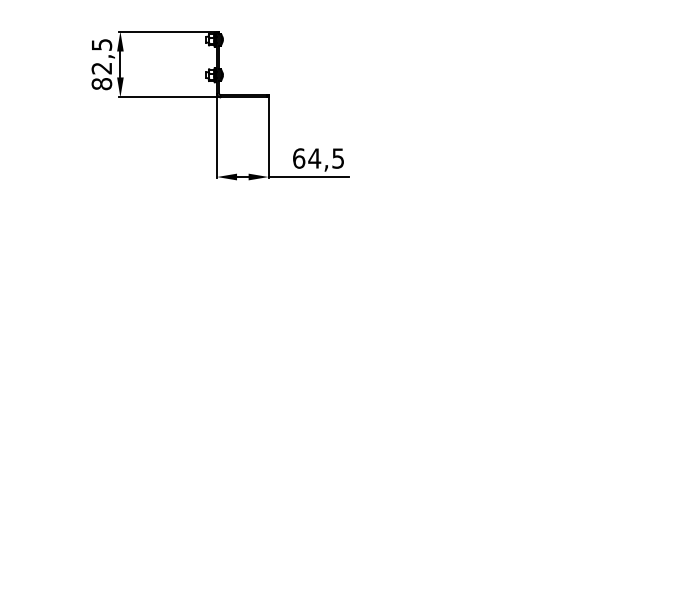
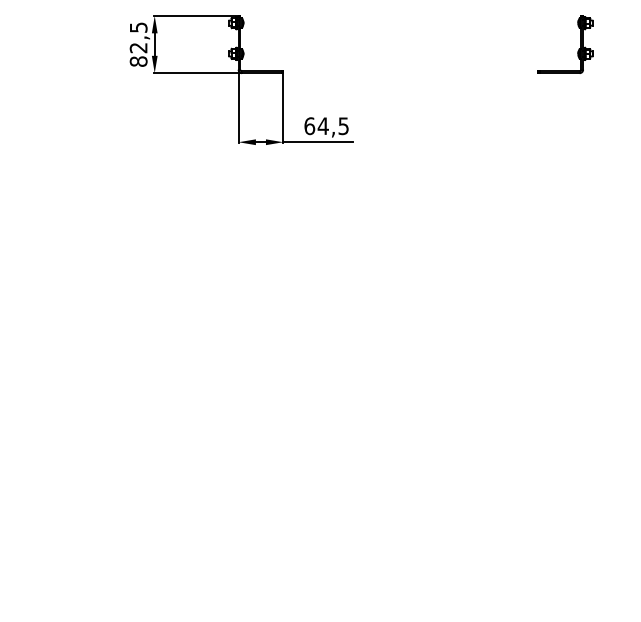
part: (608, 68) -> (578, 48), added

